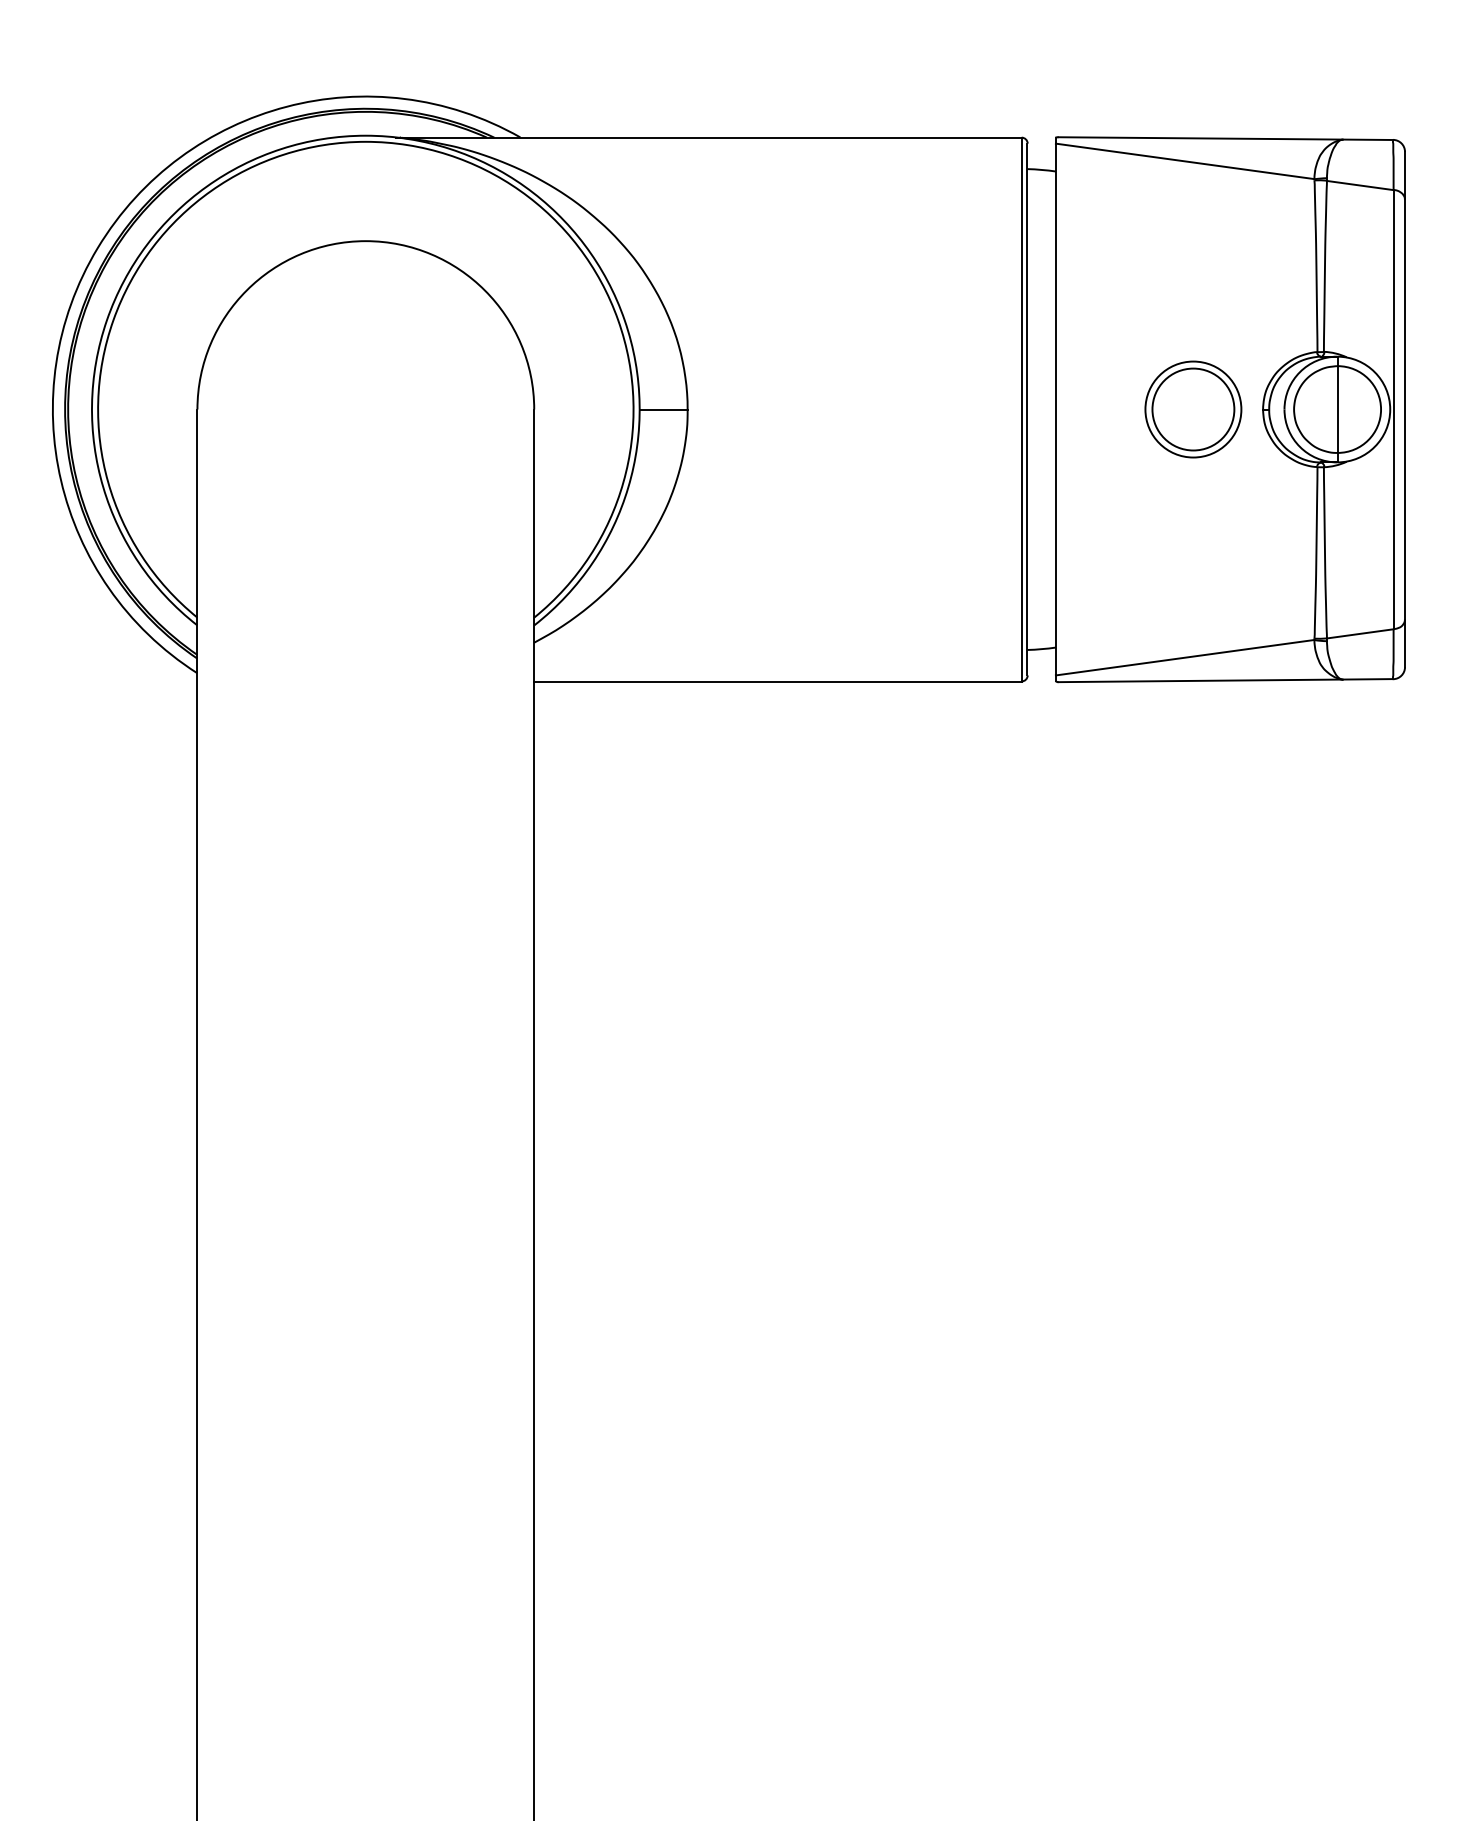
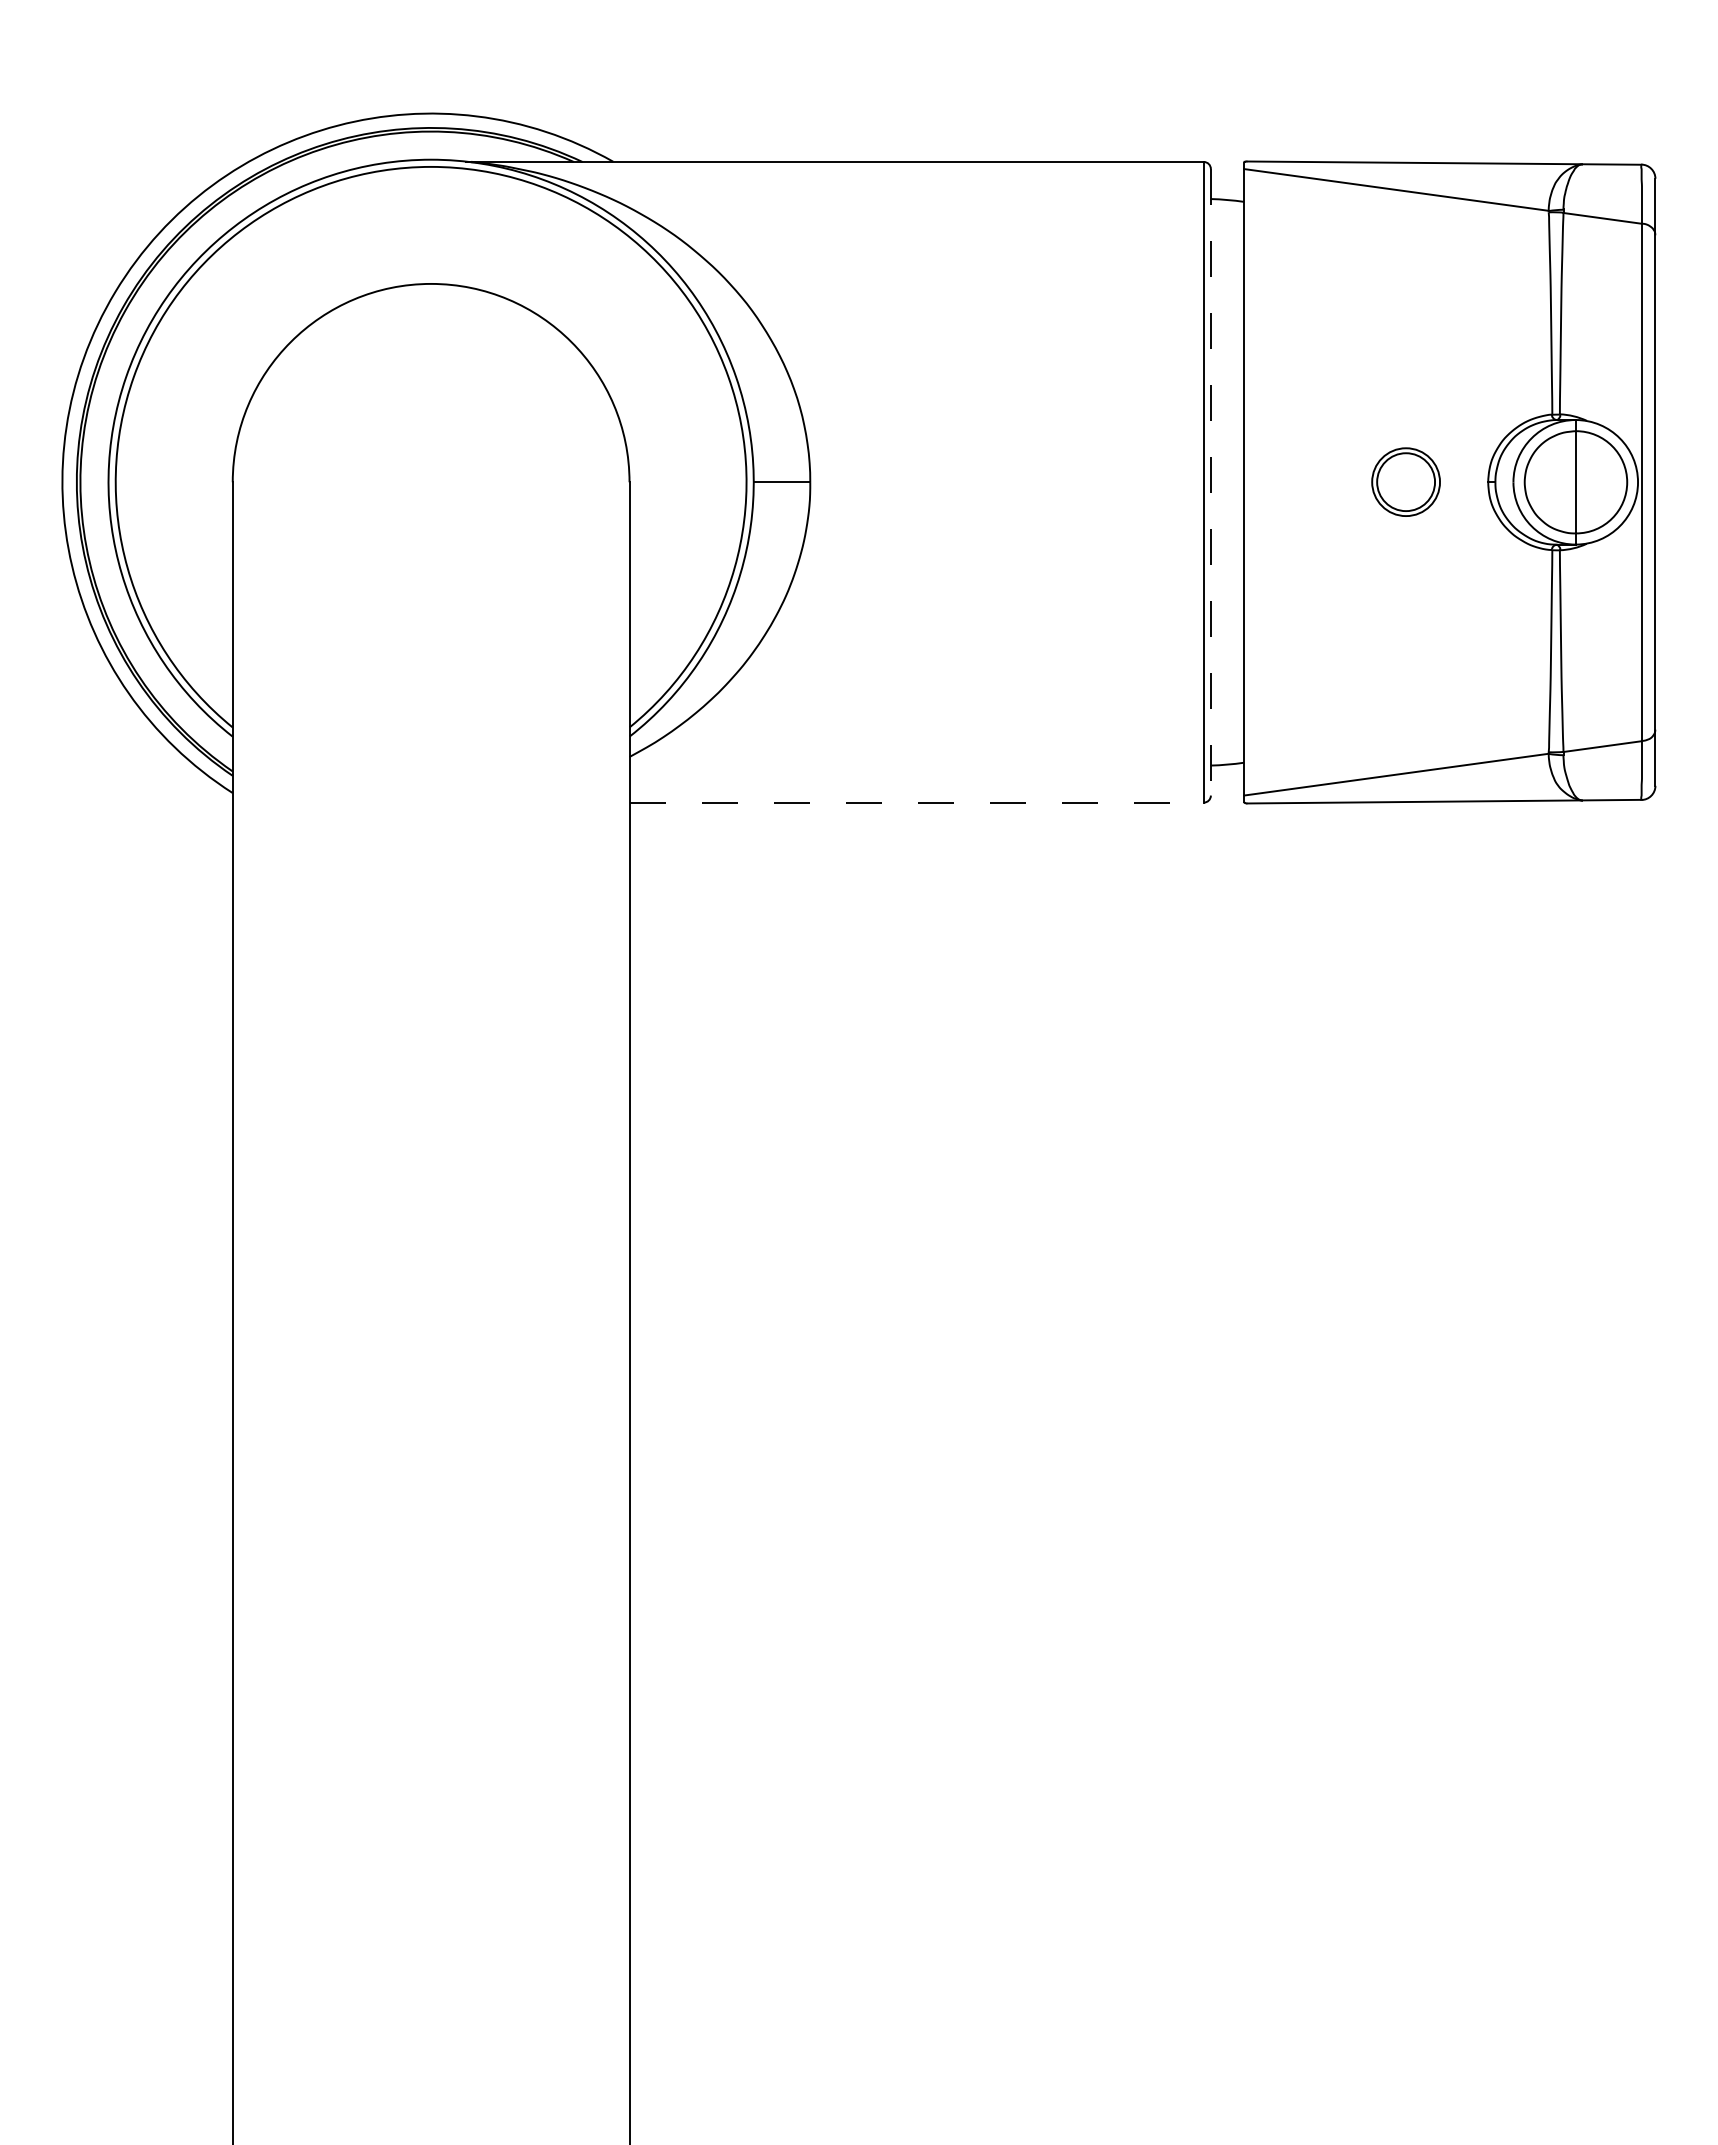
part: (1192, 408) -> (1405, 481), size x0.6
line: (1027, 409) -> (1210, 482), solid -> dashed
line: (778, 681) -> (917, 802), solid -> dashed

